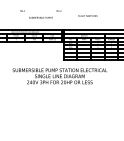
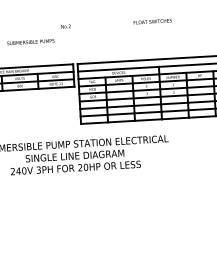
text: (87, 15) -> (151, 20), moved

